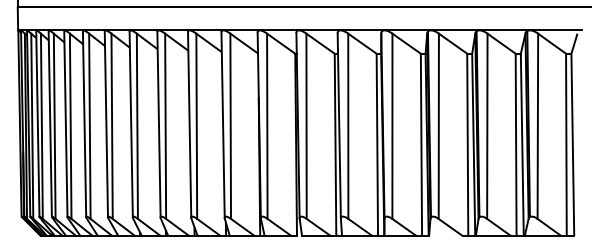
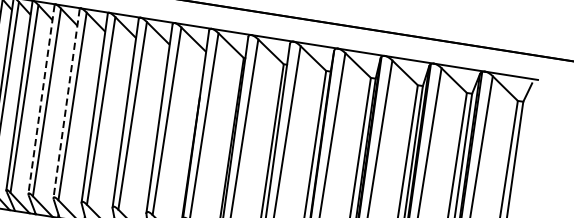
line: (106, 124) -> (41, 99), solid -> dashed
line: (131, 124) -> (66, 103), solid -> dashed

